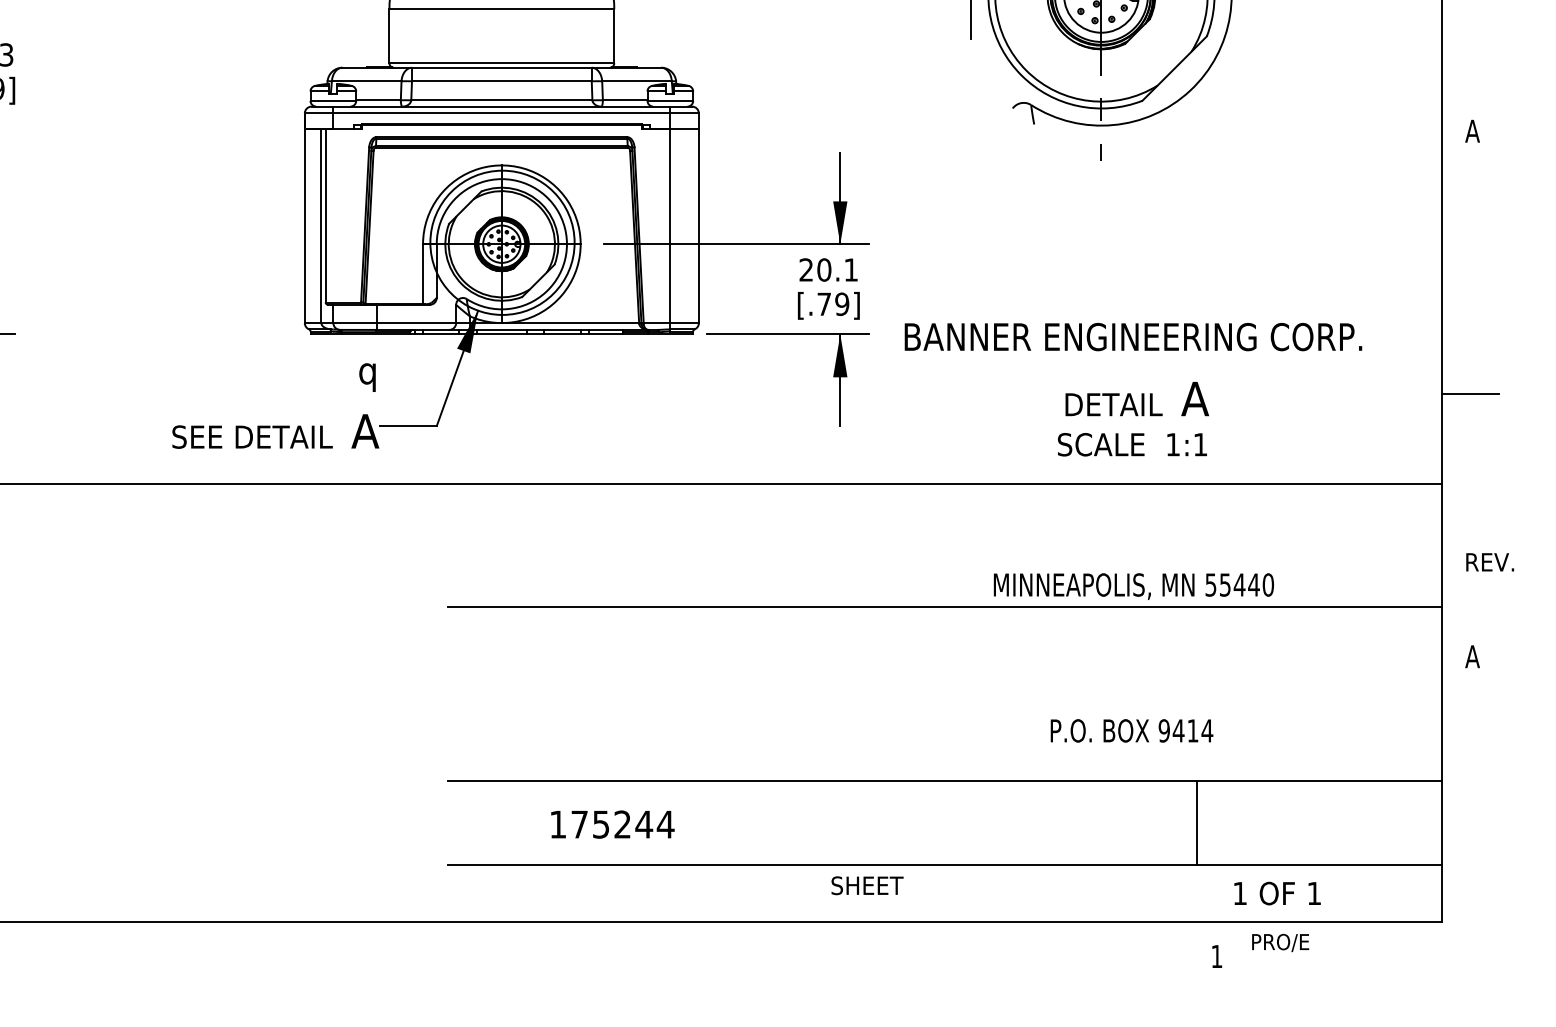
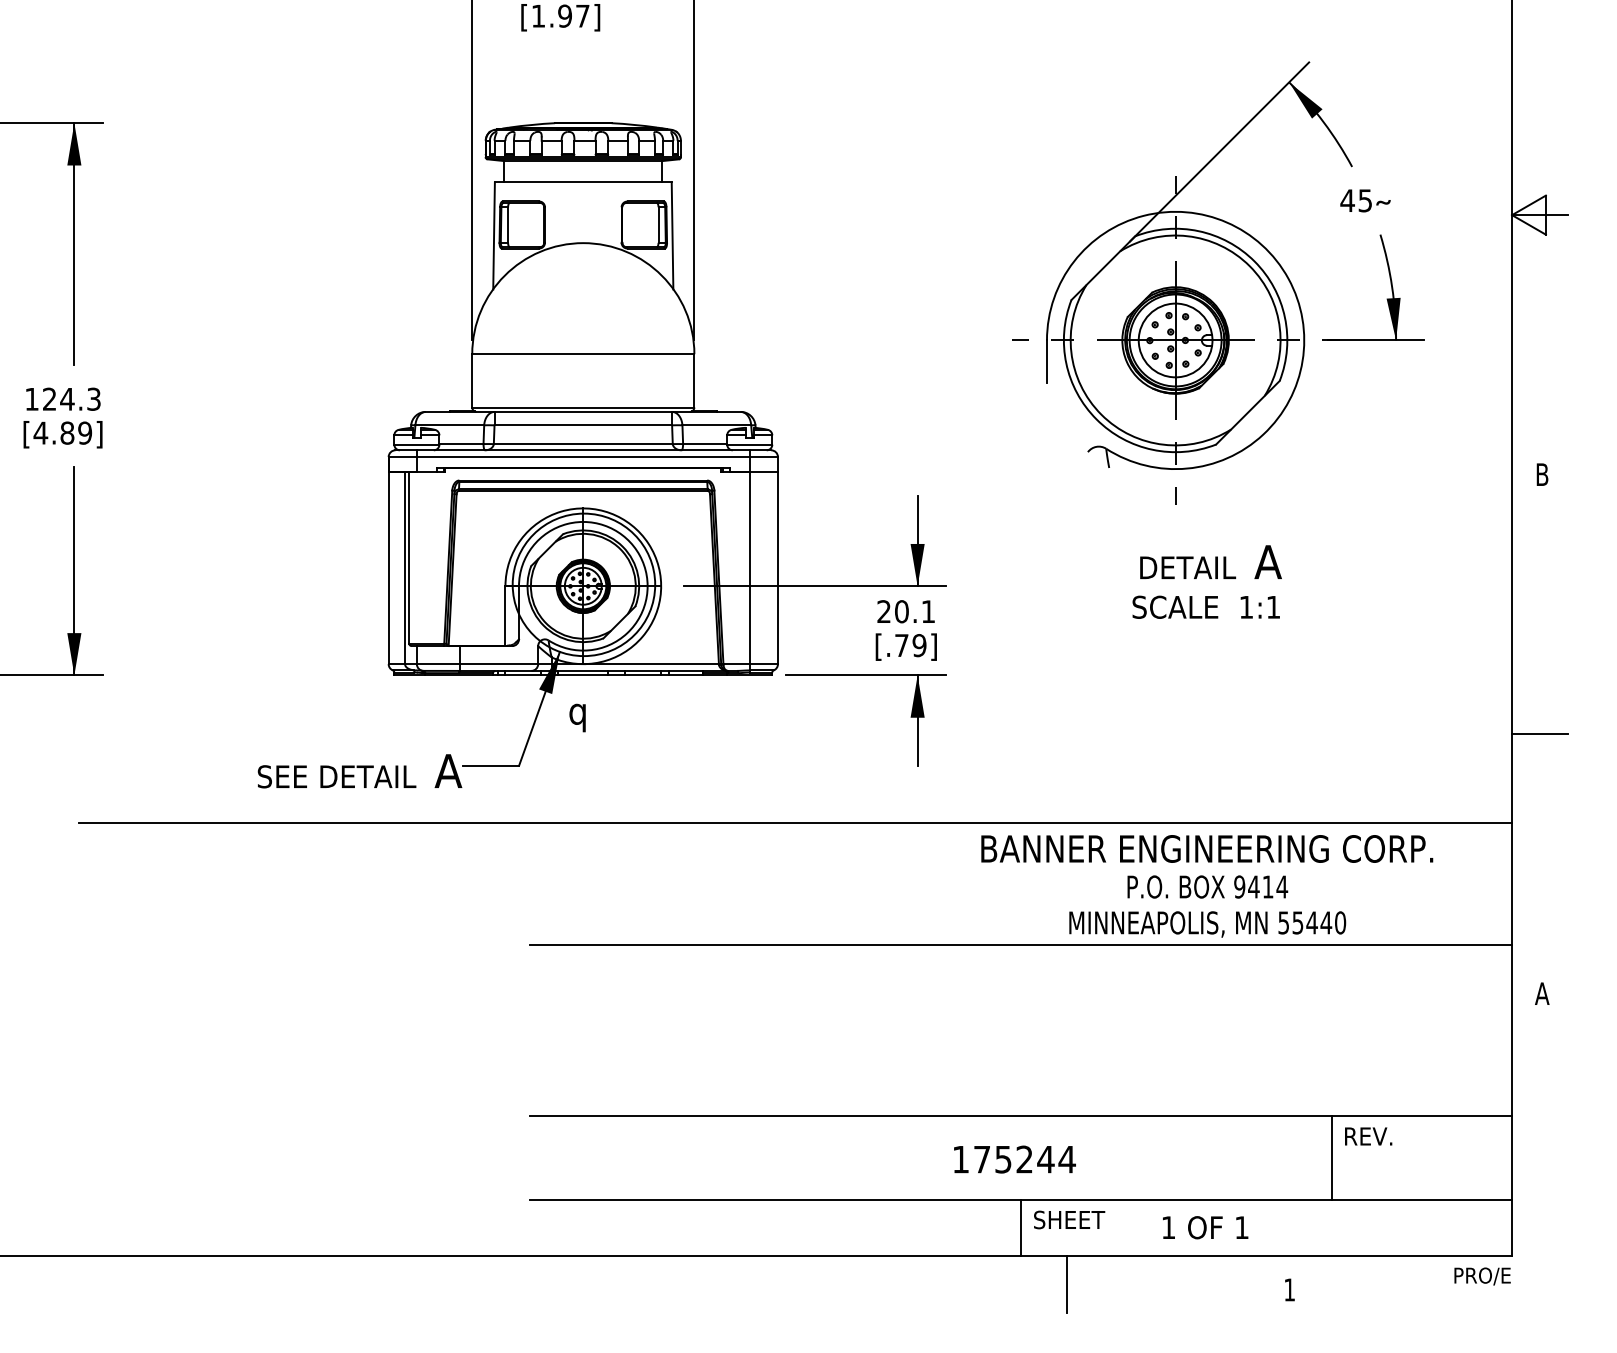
text: (1472, 131) -> (1542, 474), A -> B
text: (1133, 336) -> (1207, 848), moved
text: (367, 377) -> (577, 717), moved
text: (1132, 418) -> (1206, 581), moved
text: (1490, 562) -> (1368, 1136), moved
text: (1131, 730) -> (1207, 886), moved
line: (1196, 822) -> (1331, 1157), moved
text: (612, 824) -> (1014, 1159), moved
text: (867, 885) -> (1069, 1219), moved
line: (945, 893) -> (1021, 1227), added
text: (1277, 893) -> (1205, 1227), moved
text: (1280, 942) -> (1482, 1276), moved
line: (992, 951) -> (1067, 1284), added

